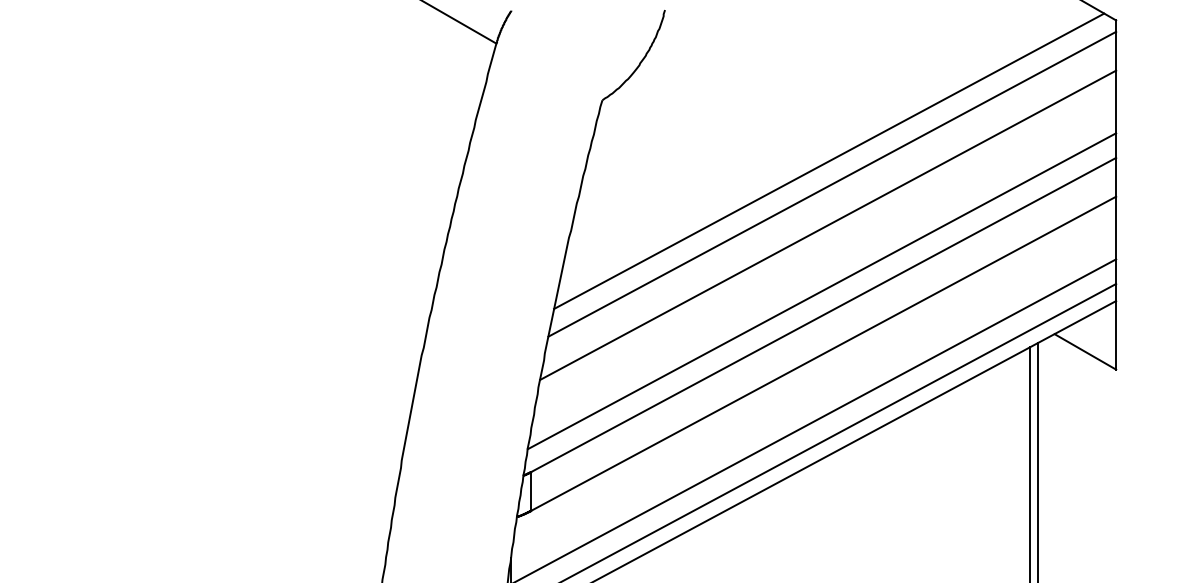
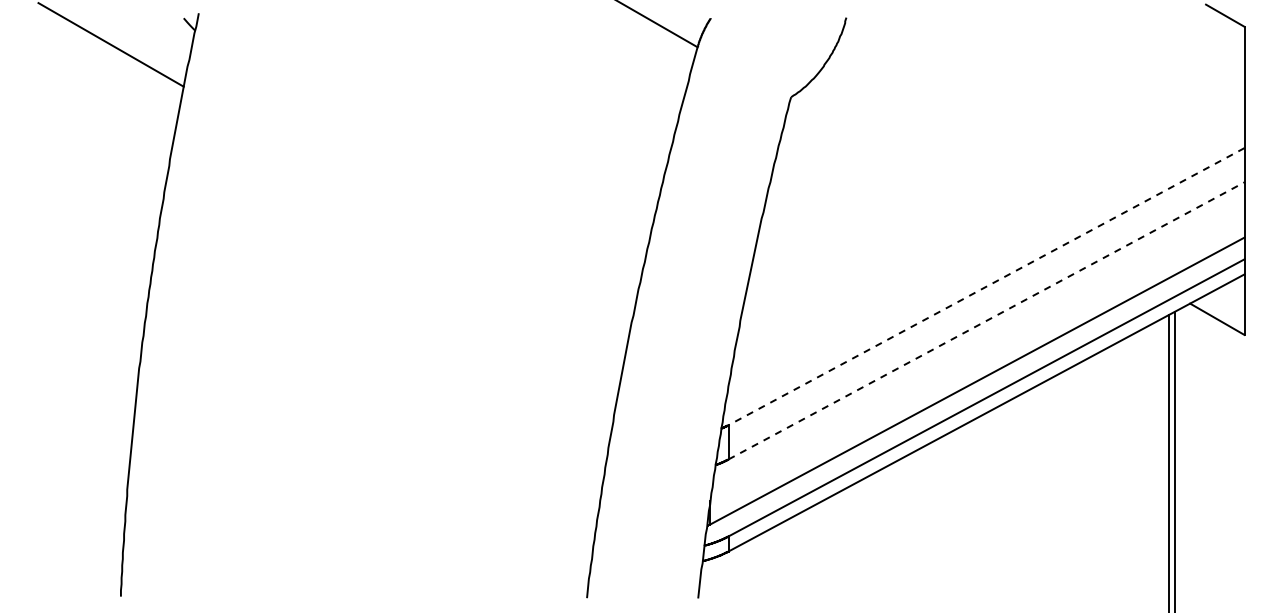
line: (828, 160) -> (990, 150), removed
line: (831, 183) -> (993, 170), removed
line: (828, 225) -> (990, 207), removed
line: (821, 290) -> (984, 265), removed
line: (823, 314) -> (986, 286), solid -> dashed
line: (823, 353) -> (986, 320), solid -> dashed

